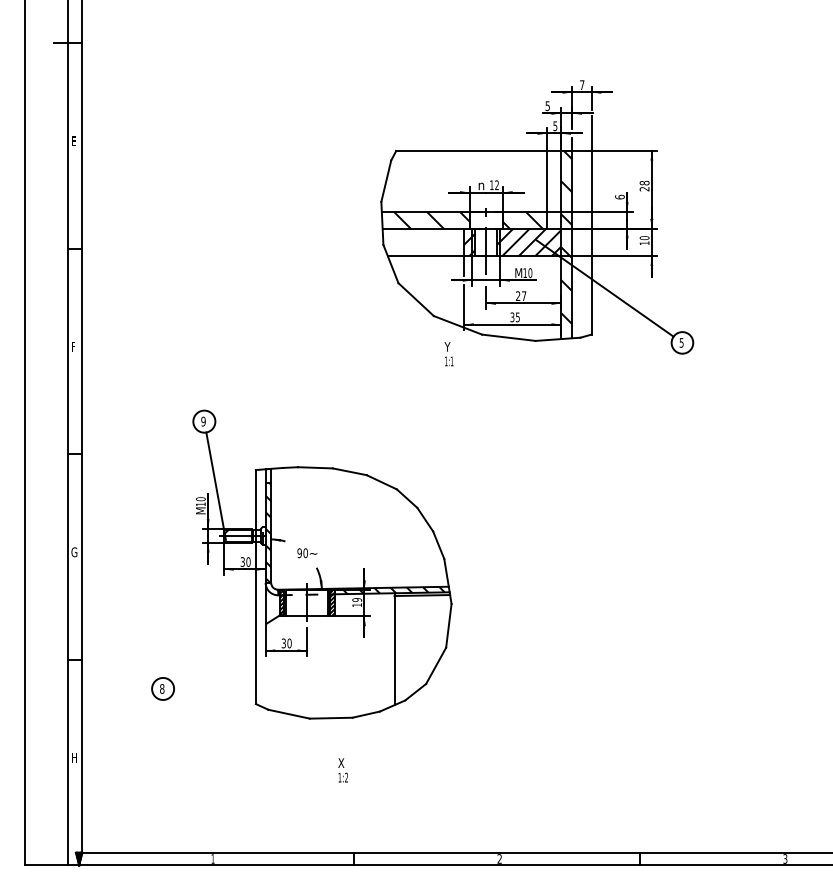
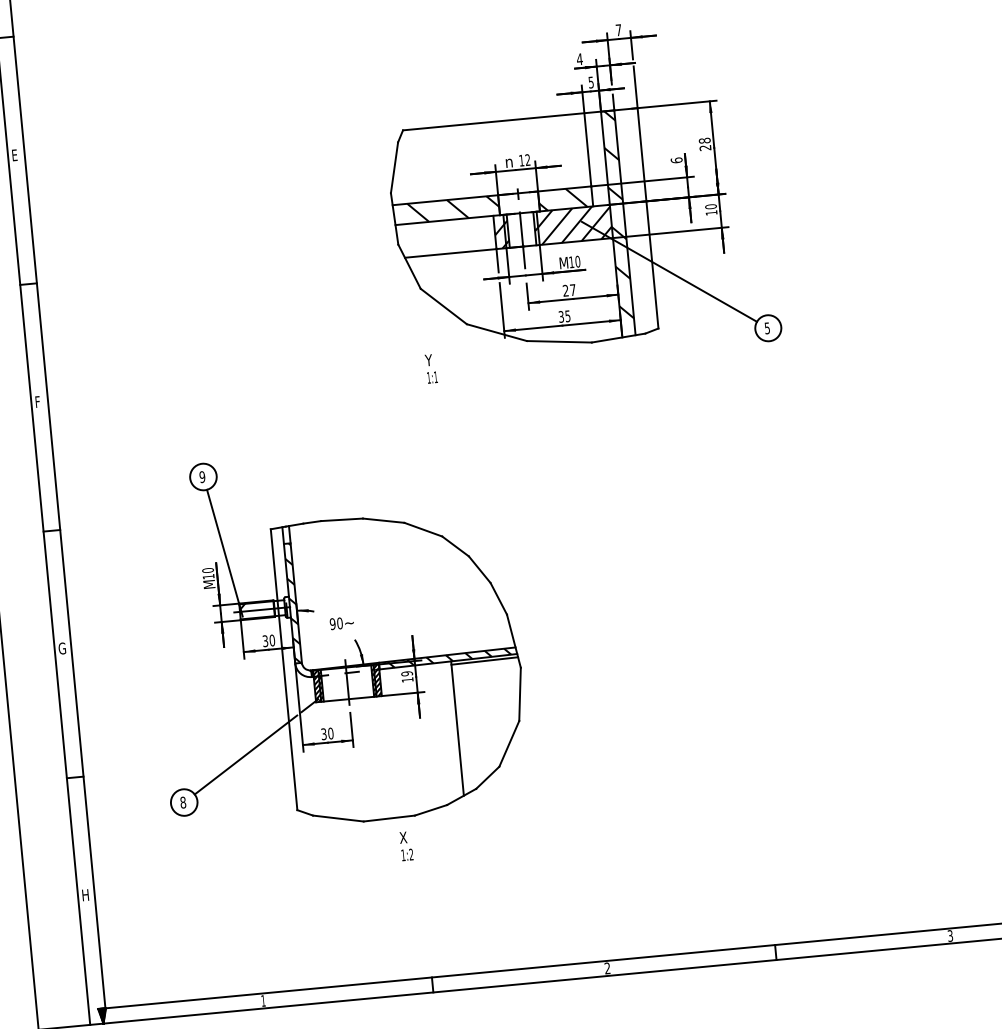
text: (547, 106) -> (579, 59), 5 -> 4
text: (448, 354) -> (430, 369), moved
line: (217, 654) -> (245, 755), added
text: (342, 770) -> (405, 846), moved

